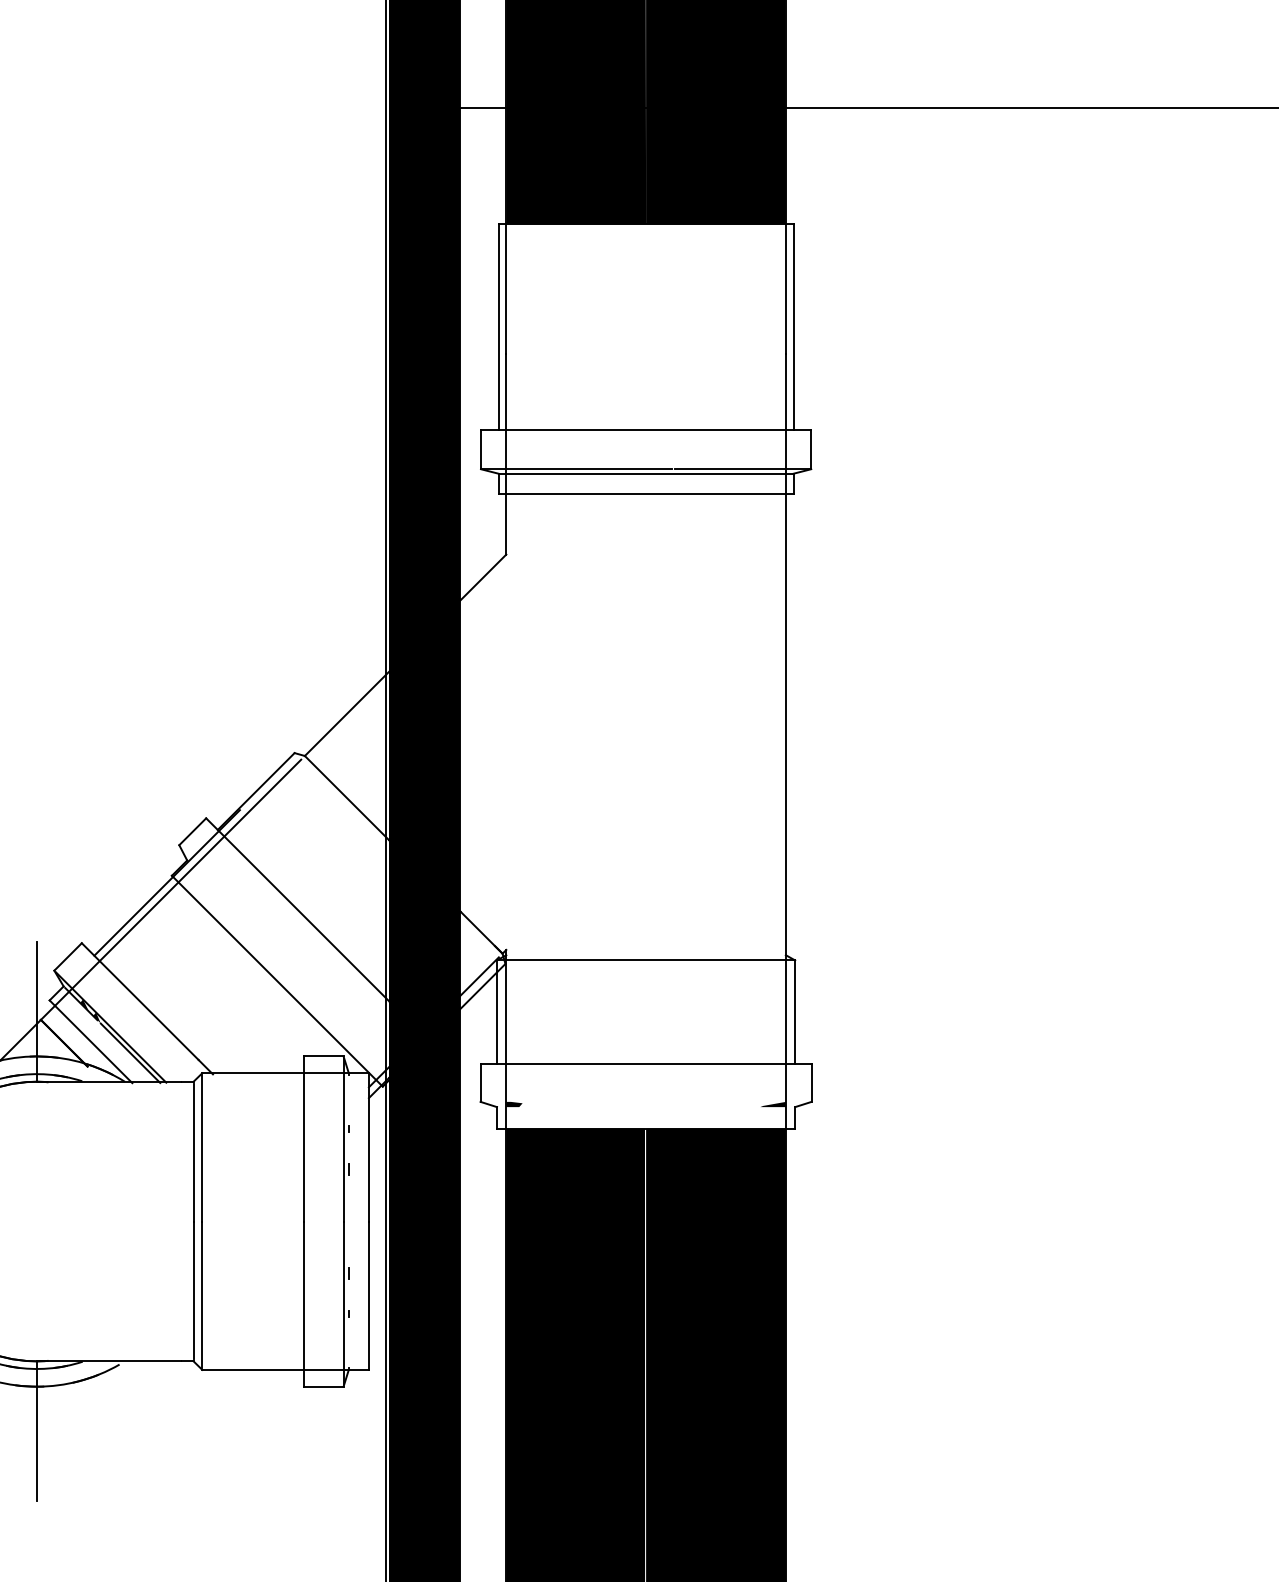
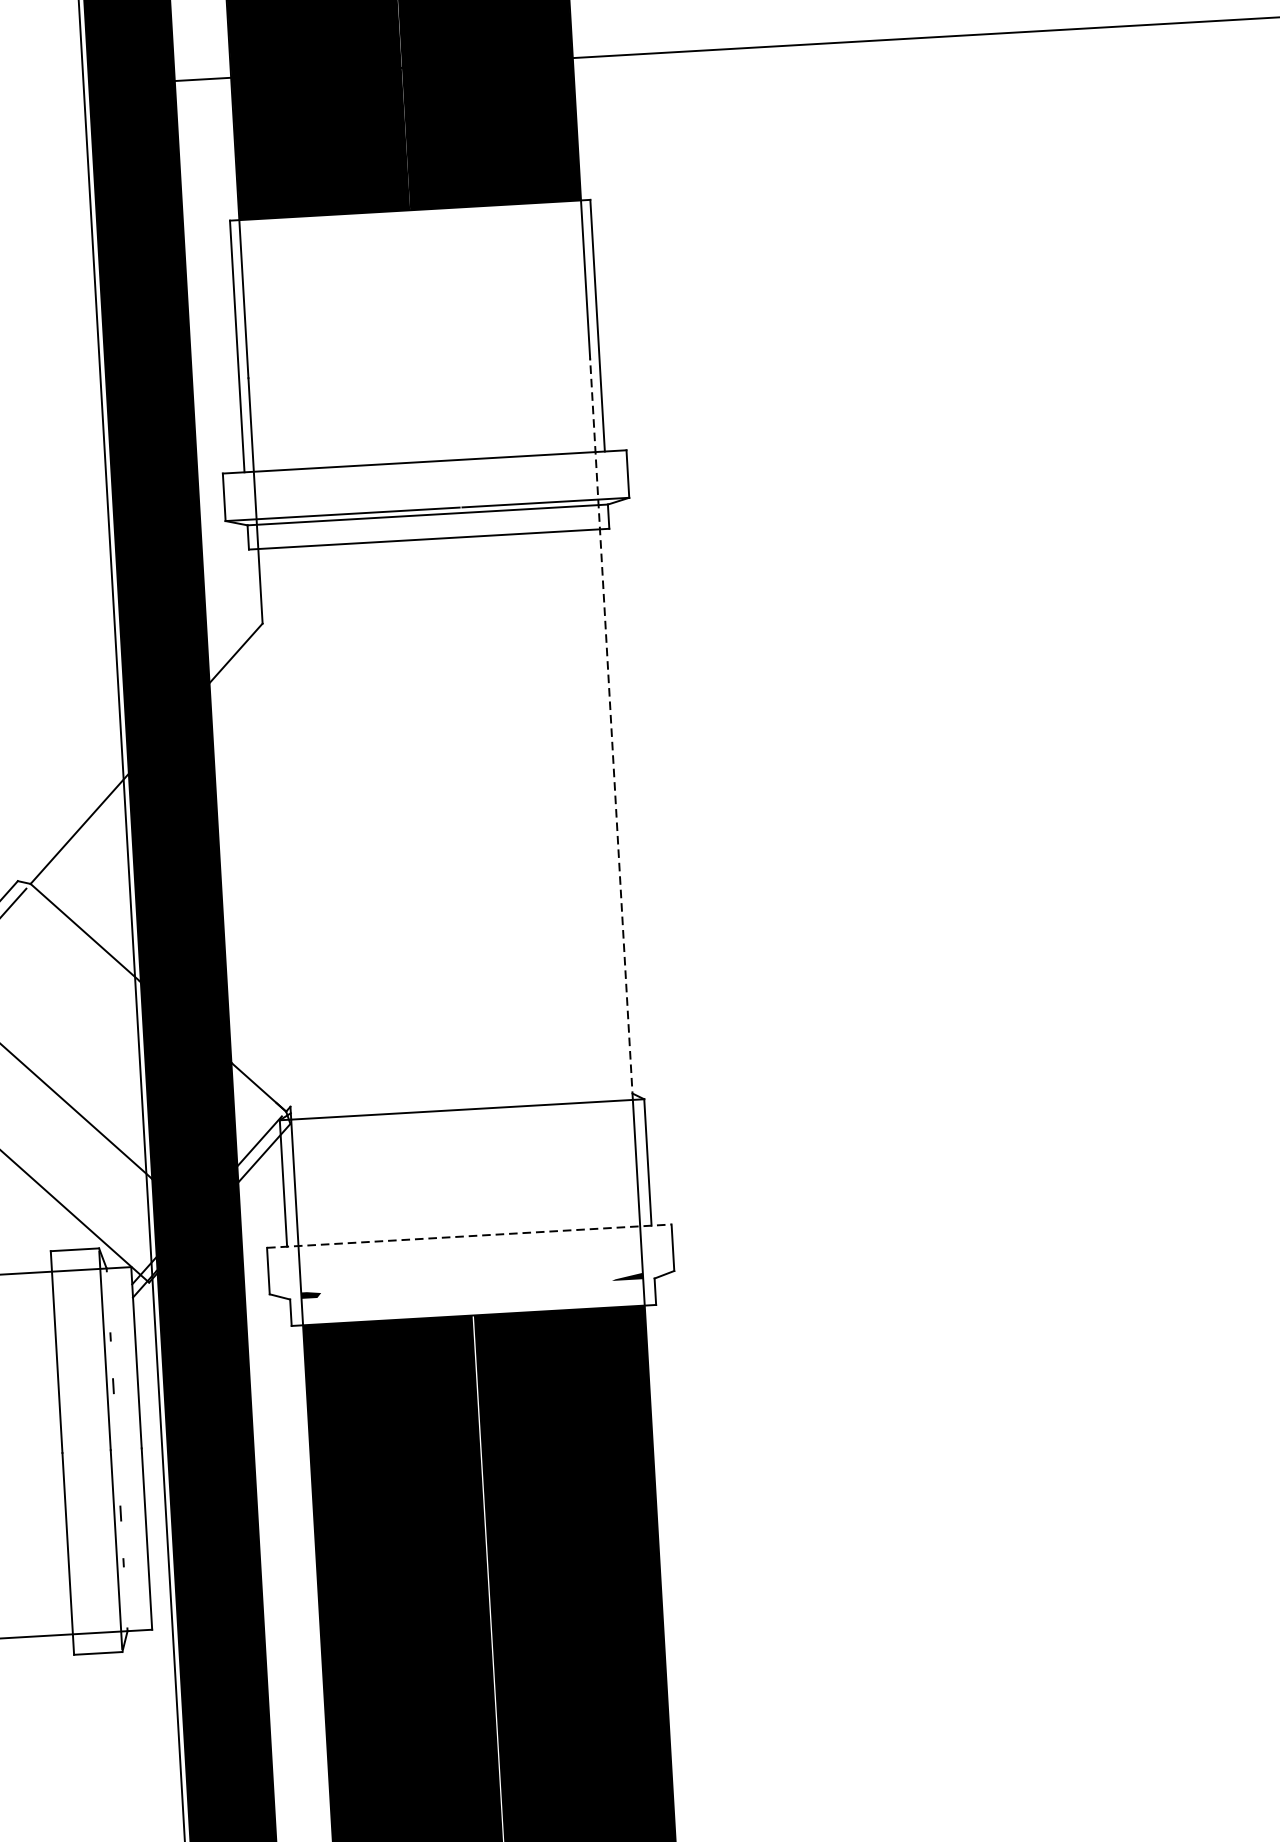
line: (785, 656) -> (611, 728), solid -> dashed
line: (646, 1063) -> (469, 1235), solid -> dashed

